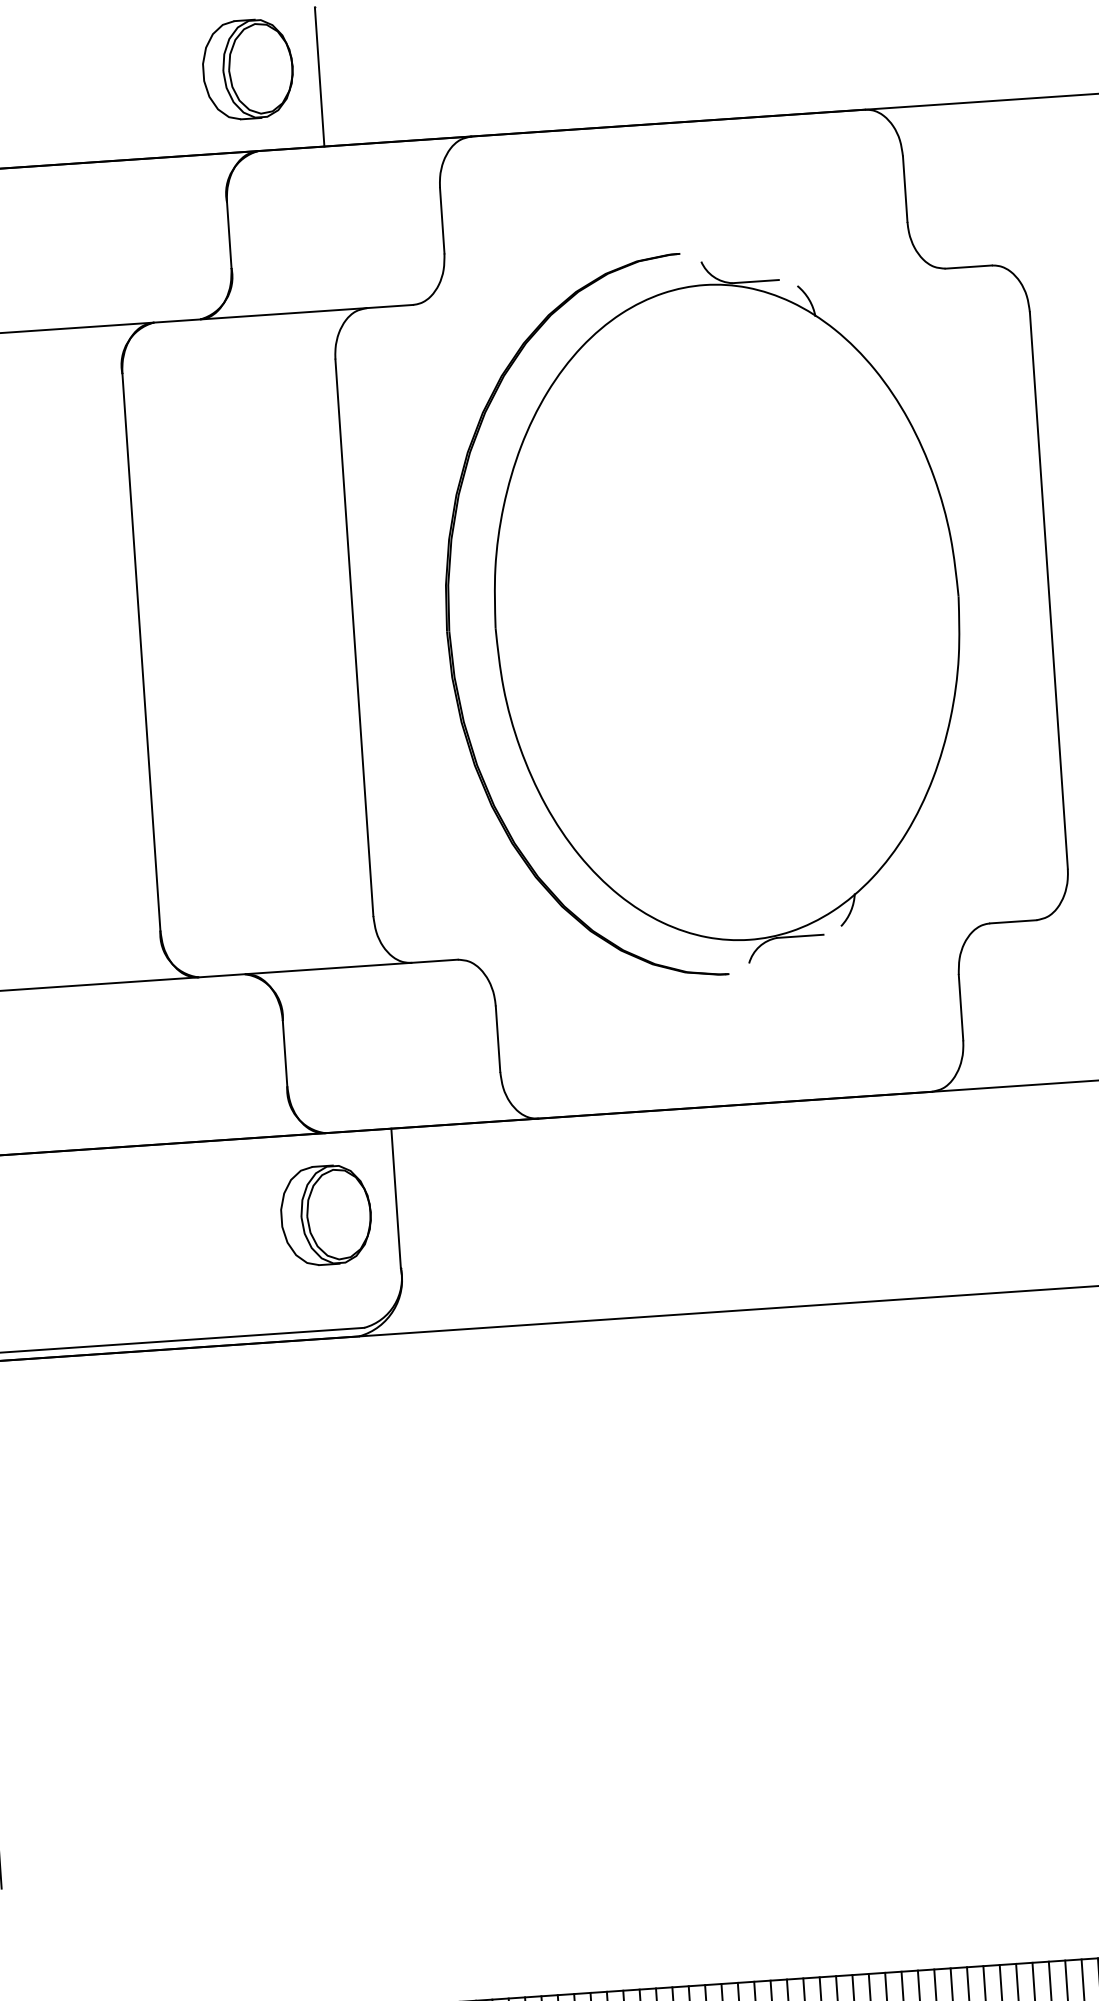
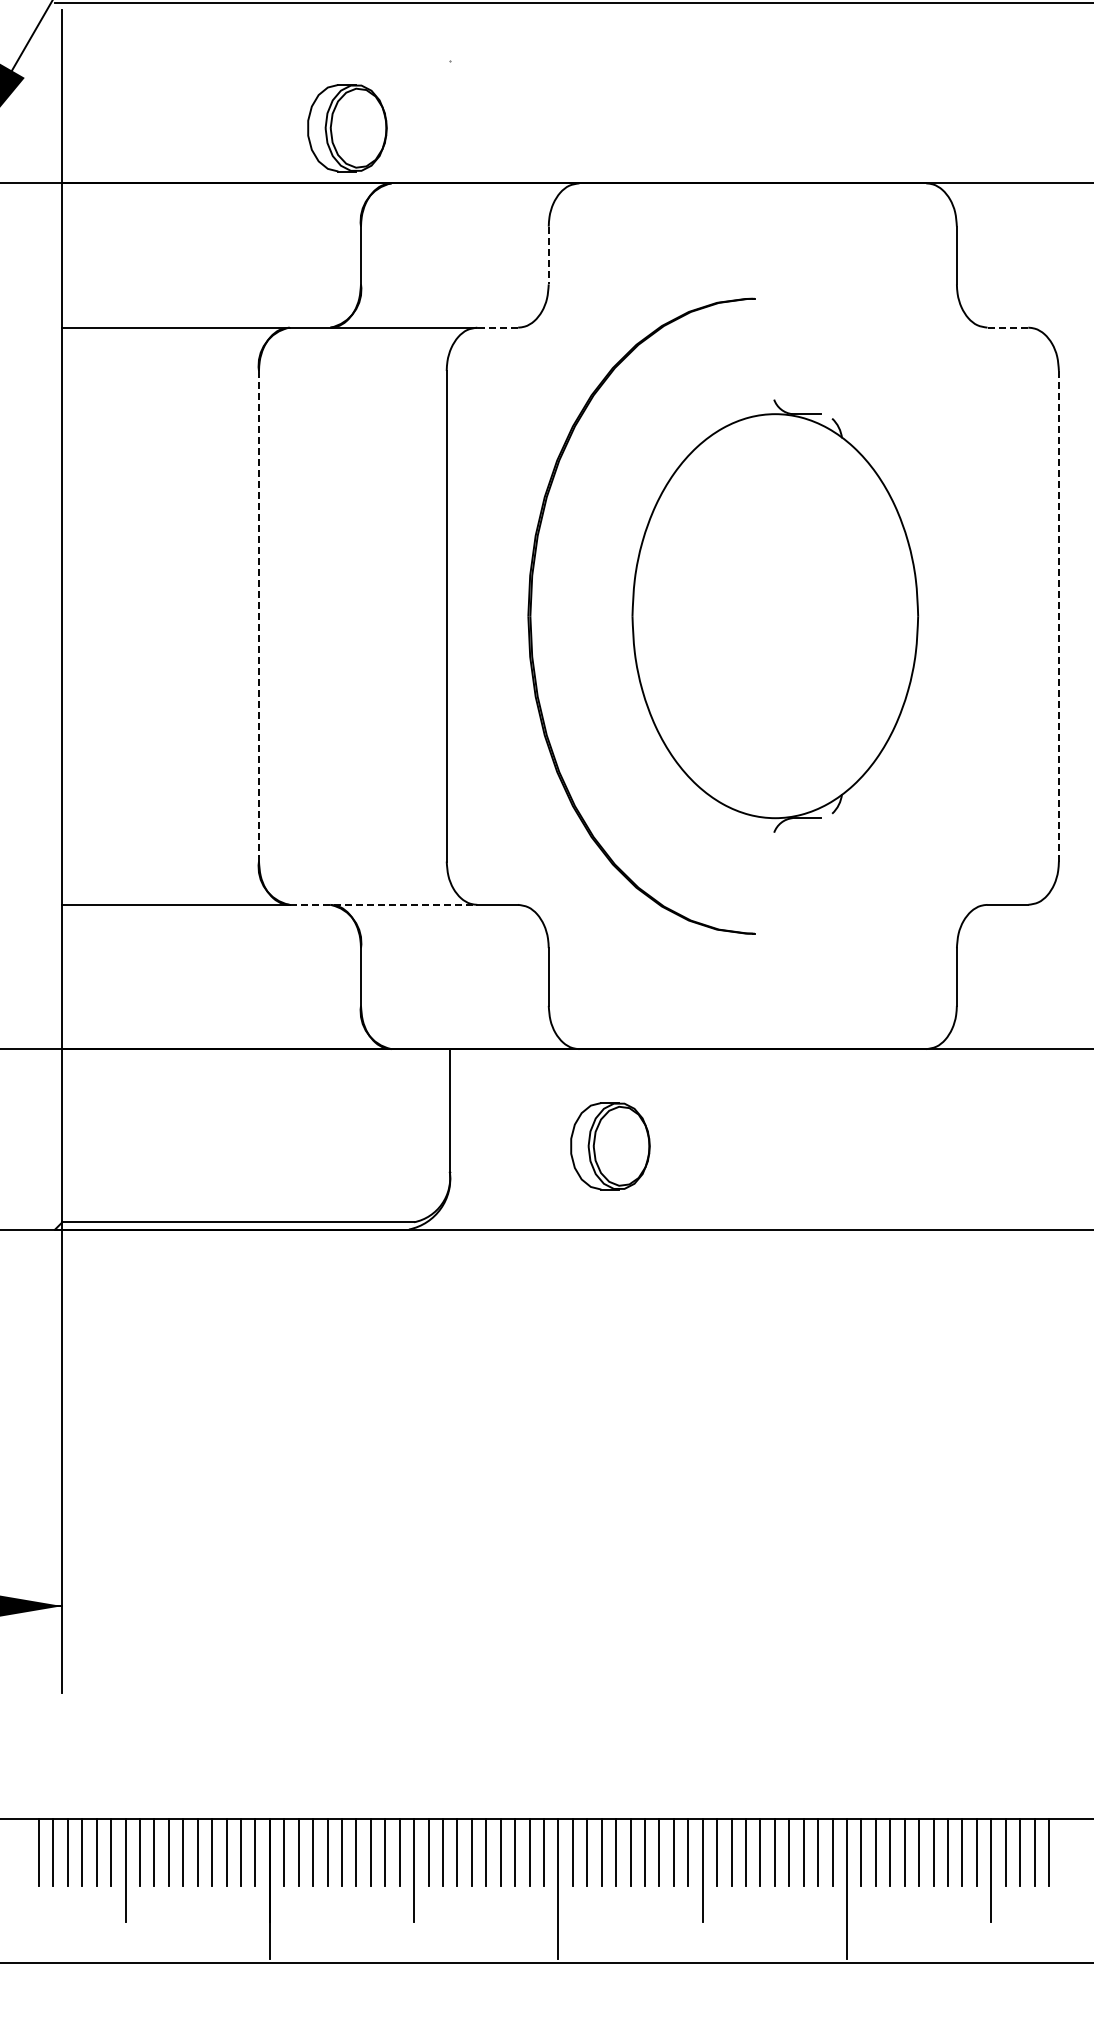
part: (248, 69) -> (347, 128), moved
line: (319, 76) -> (449, 121), removed
line: (441, 220) -> (548, 255), solid -> dashed
line: (968, 266) -> (1007, 327), solid -> dashed
line: (389, 306) -> (497, 327), solid -> dashed
line: (1048, 589) -> (1058, 615), solid -> dashed
part: (727, 611) -> (775, 615), size x0.7
line: (140, 651) -> (258, 615), solid -> dashed
line: (304, 969) -> (383, 904), solid -> dashed
part: (326, 1215) -> (610, 1146), moved

